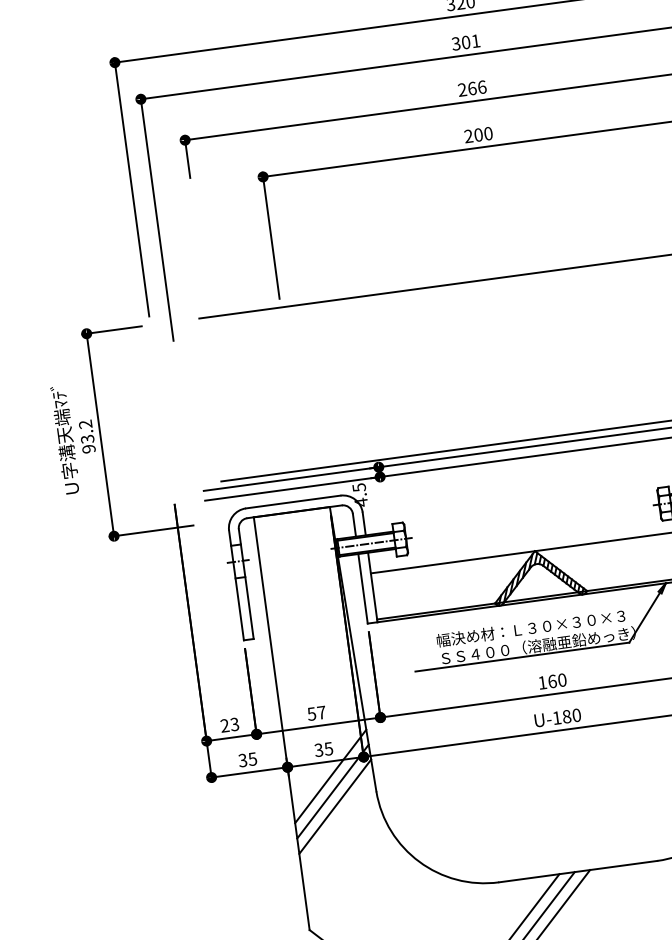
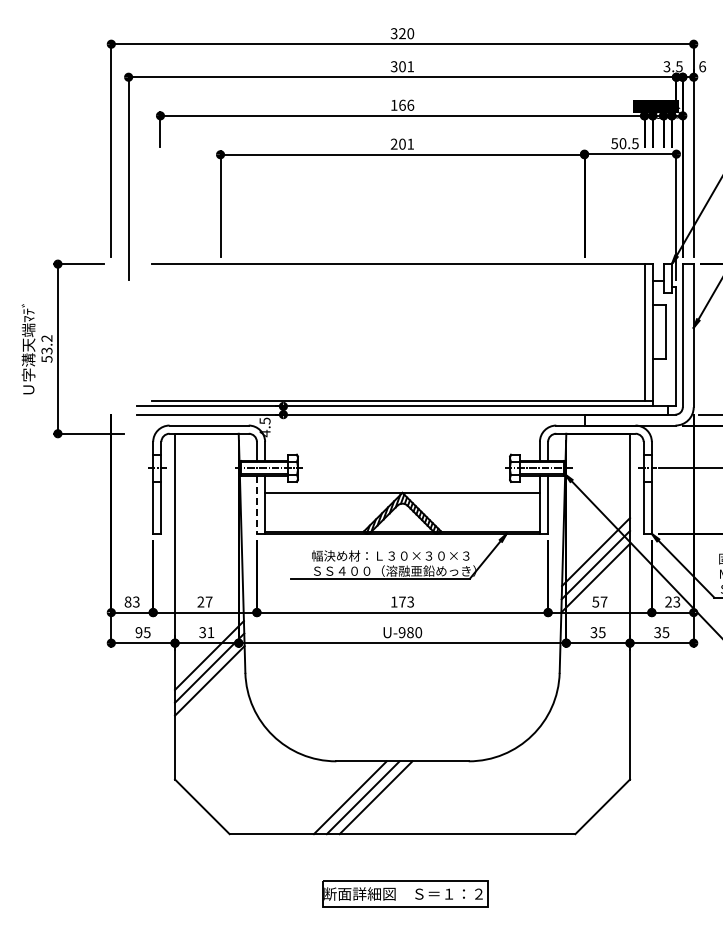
text: (461, 89) -> (393, 104), 266 -> 166
text: (488, 132) -> (410, 143), 200 -> 201
text: (88, 449) -> (46, 359), 93.2 -> 53.2
line: (362, 589) -> (256, 505), solid -> dashed
text: (557, 680) -> (406, 601), 160 -> 173
text: (311, 713) -> (200, 601), 57 -> 27
text: (556, 718) -> (401, 632), U-180 -> U-980
text: (224, 725) -> (127, 601), 23 -> 83
text: (328, 748) -> (210, 632), 35 -> 31
text: (242, 760) -> (138, 632), 35 -> 95

